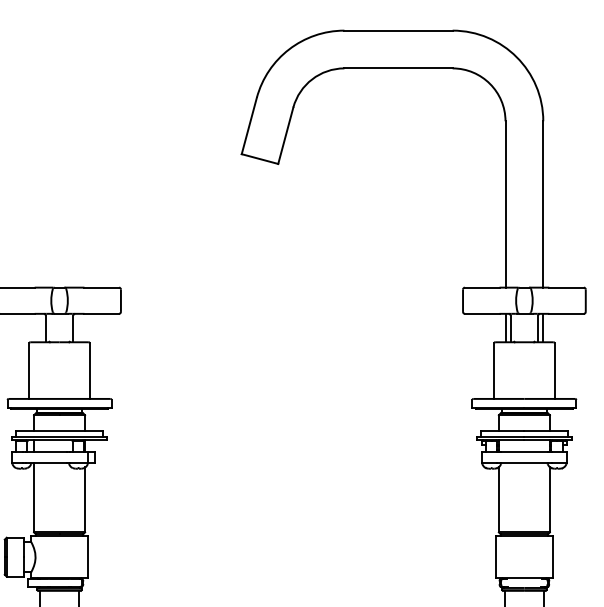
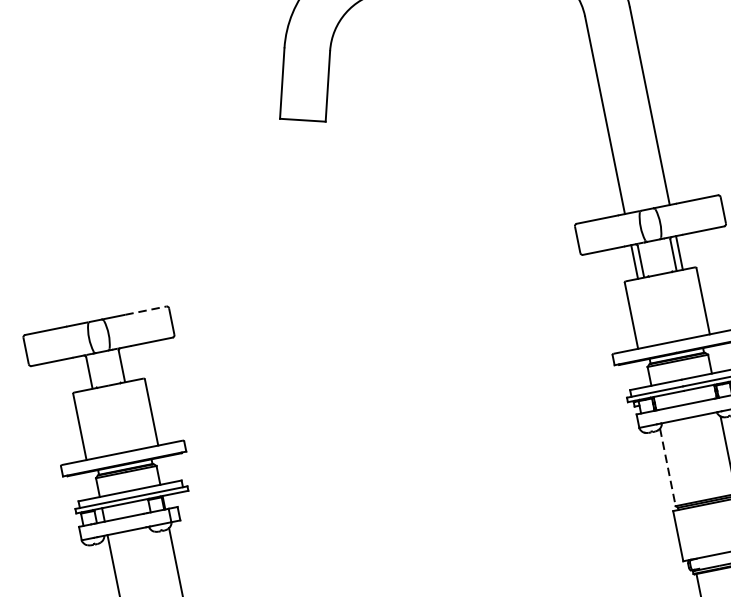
line: (102, 287) -> (146, 310), solid -> dashed
line: (498, 499) -> (667, 467), solid -> dashed

